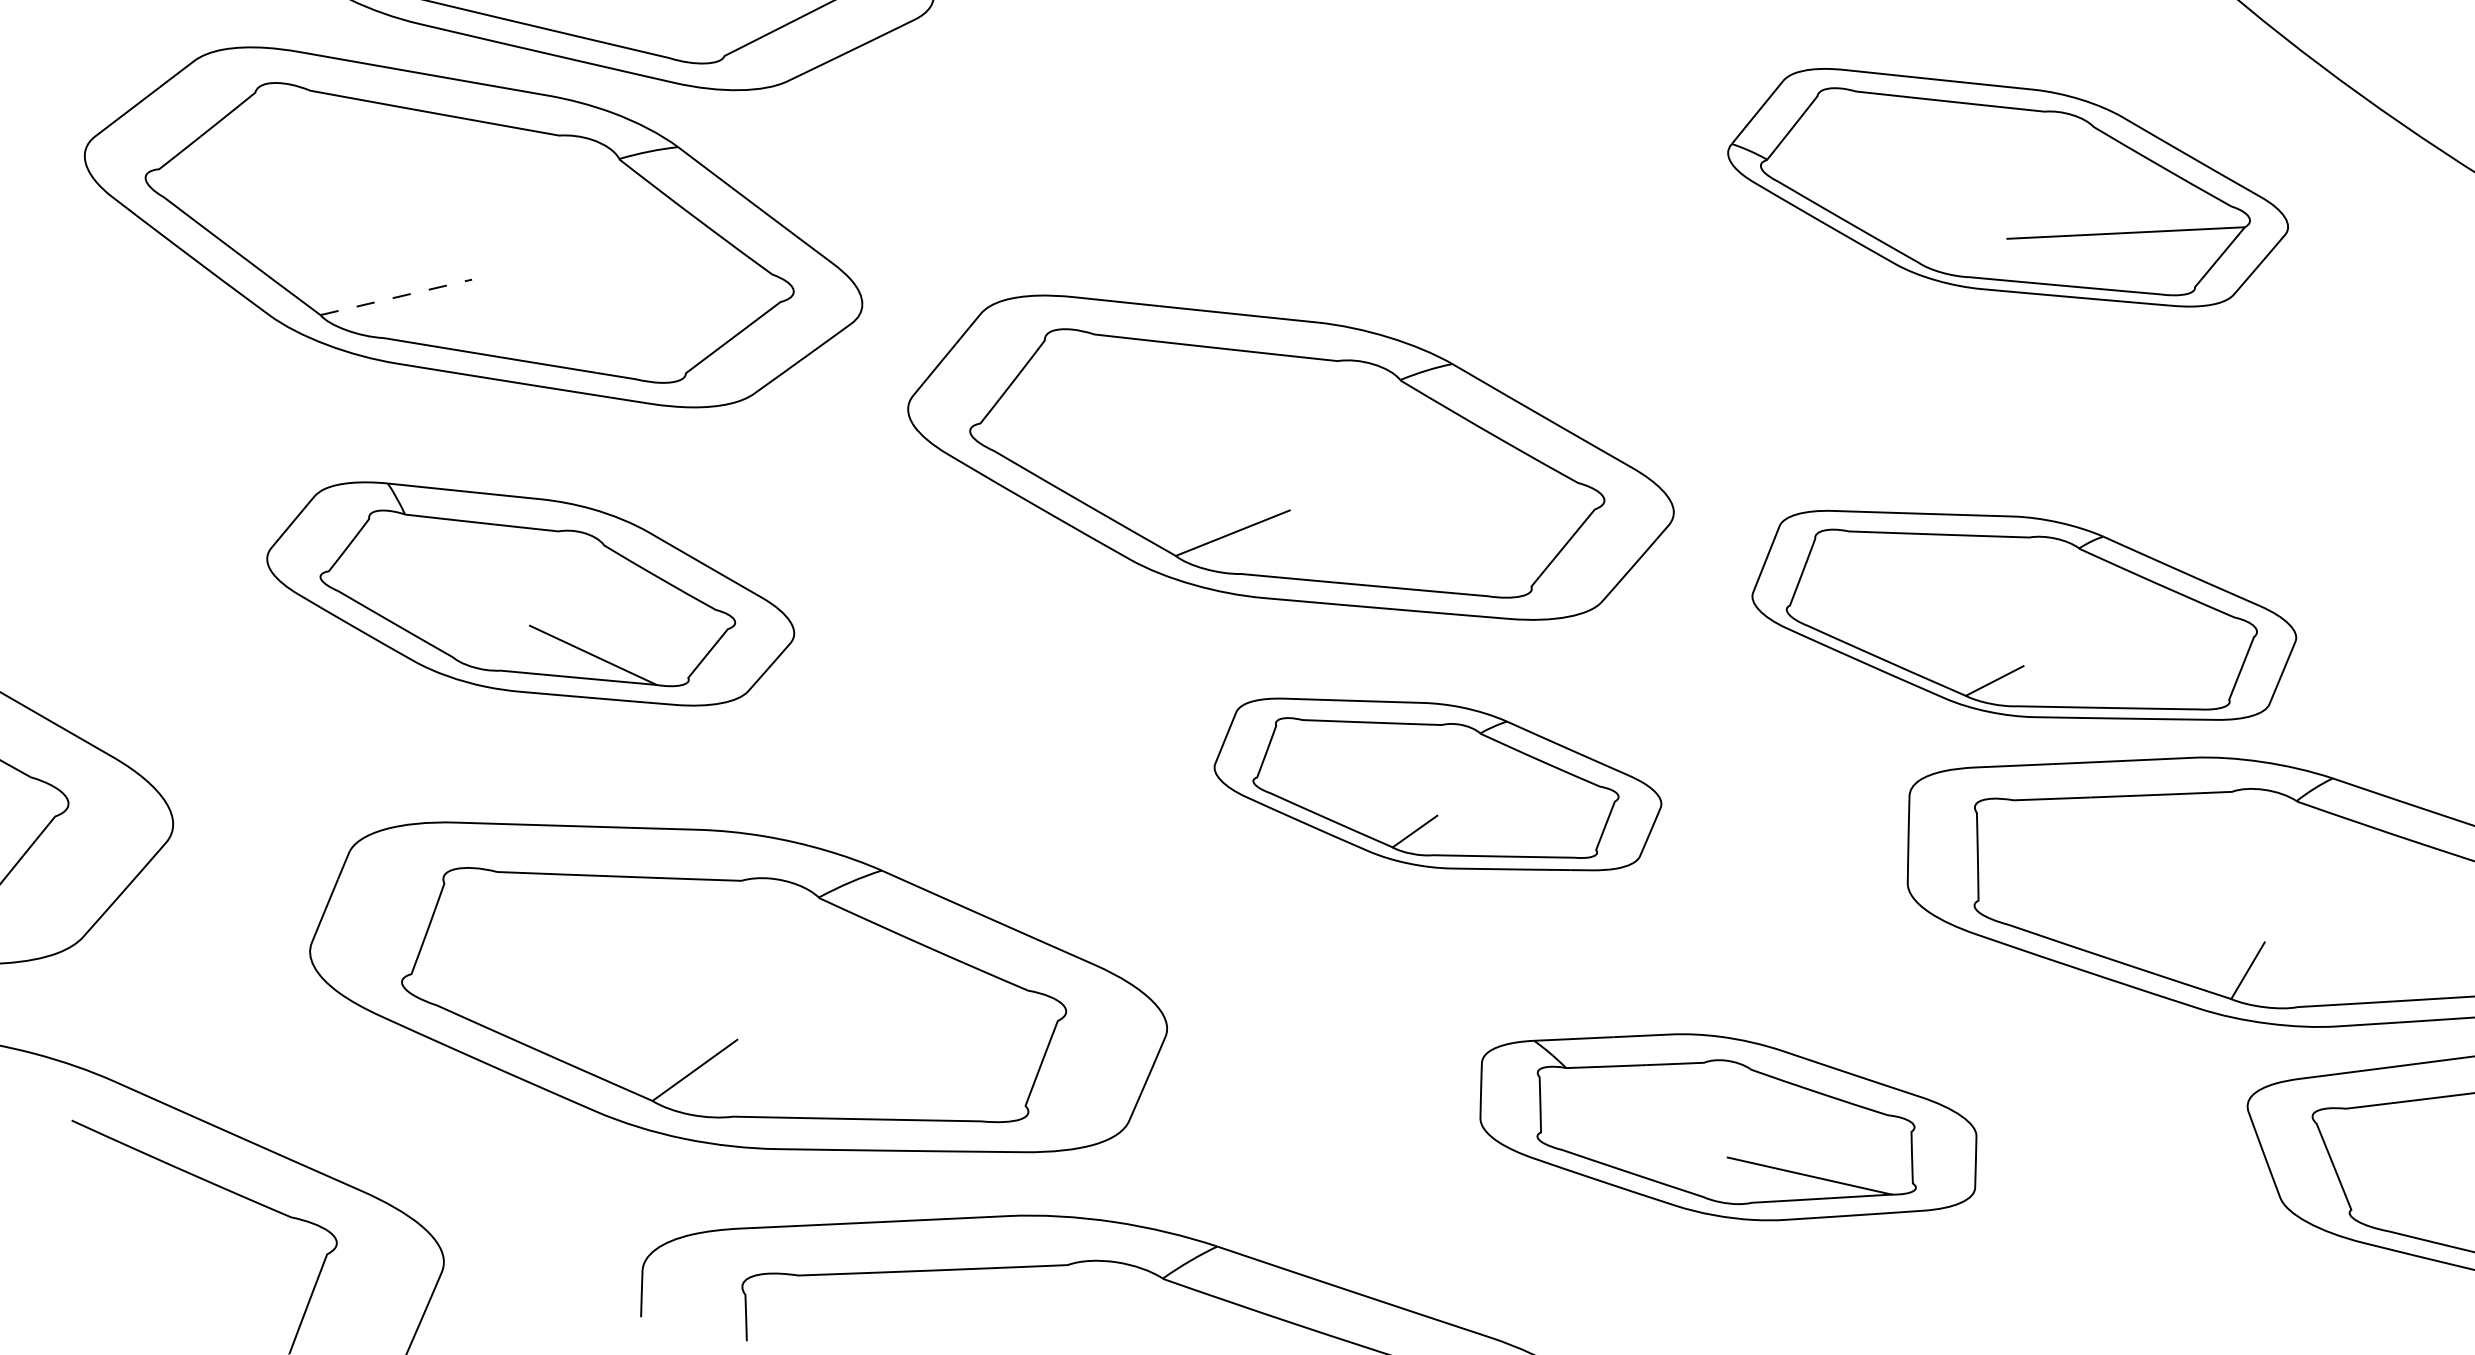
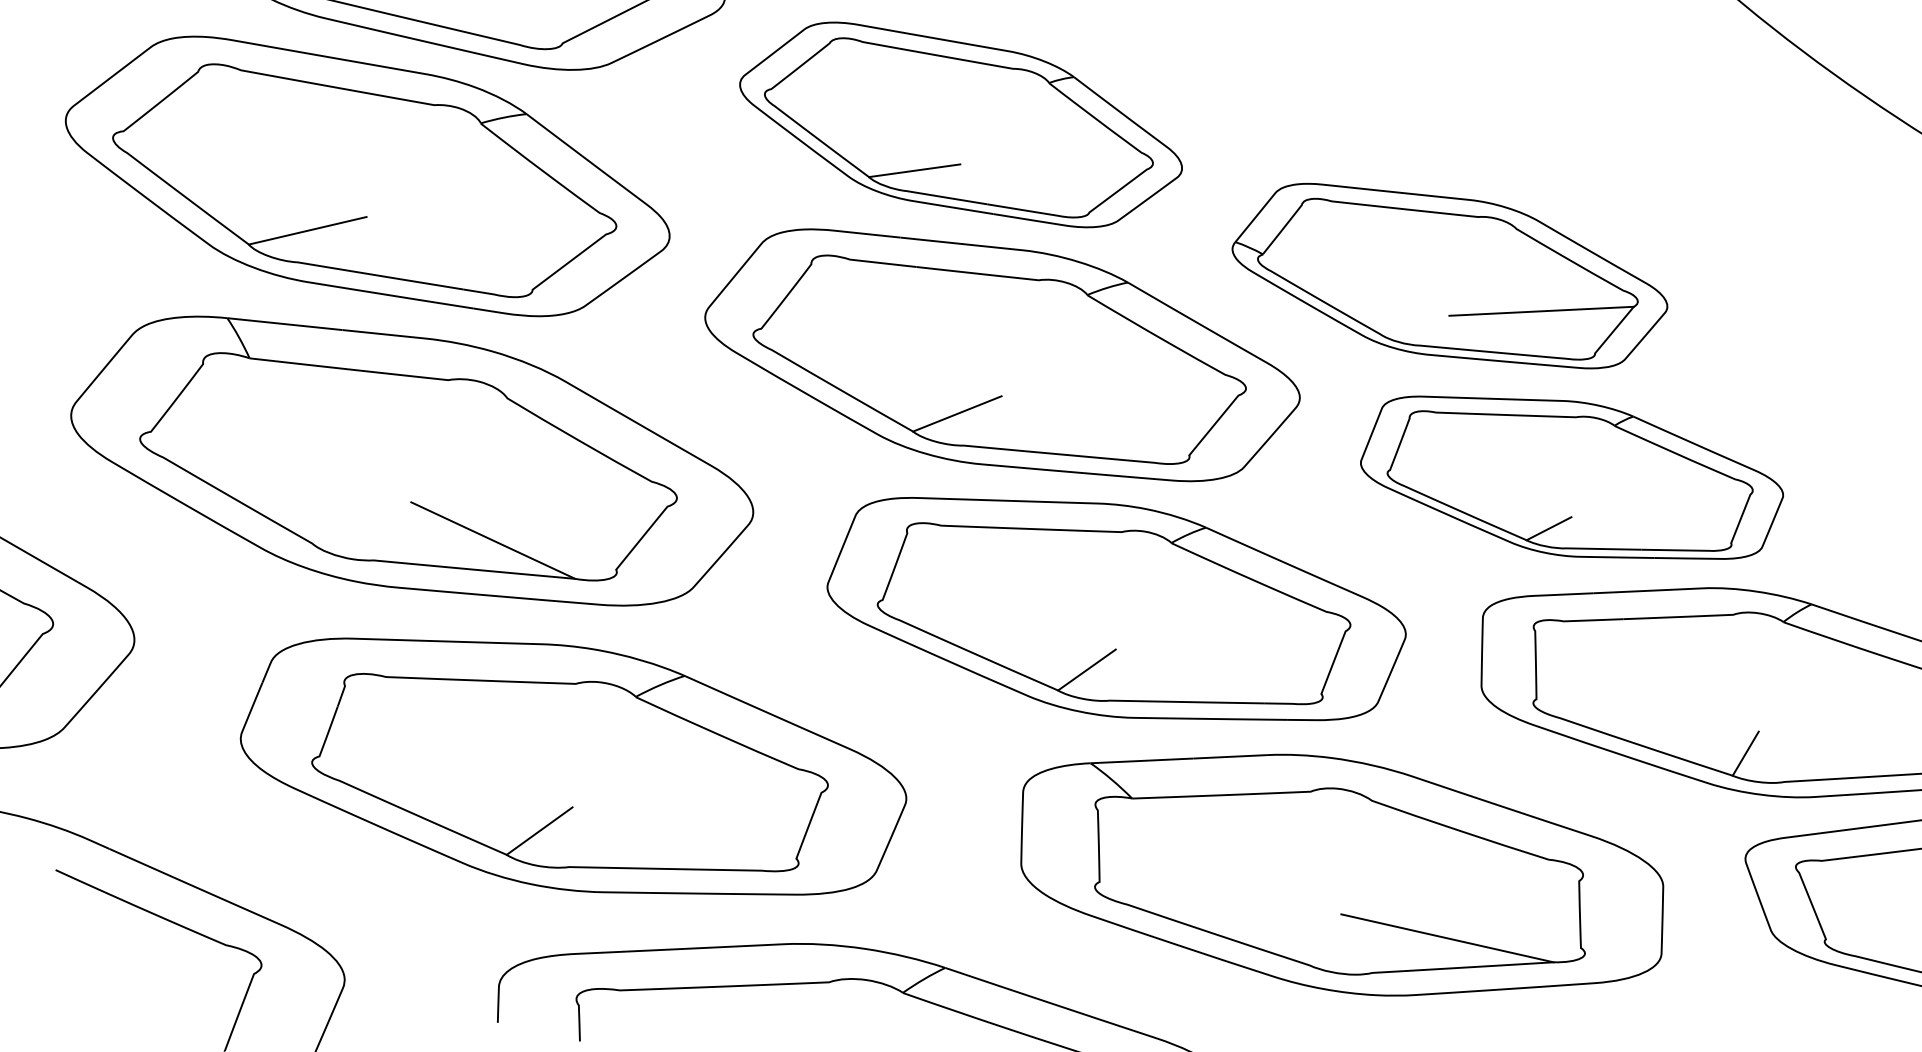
part: (1237, 160) -> (961, 124), added
part: (2007, 187) -> (1449, 275), moved
line: (396, 297) -> (307, 230), dashed -> solid
part: (530, 593) -> (411, 460), size x1.67
part: (1437, 784) -> (1116, 609), size x1.67
part: (1728, 1127) -> (1342, 875), size x1.67

